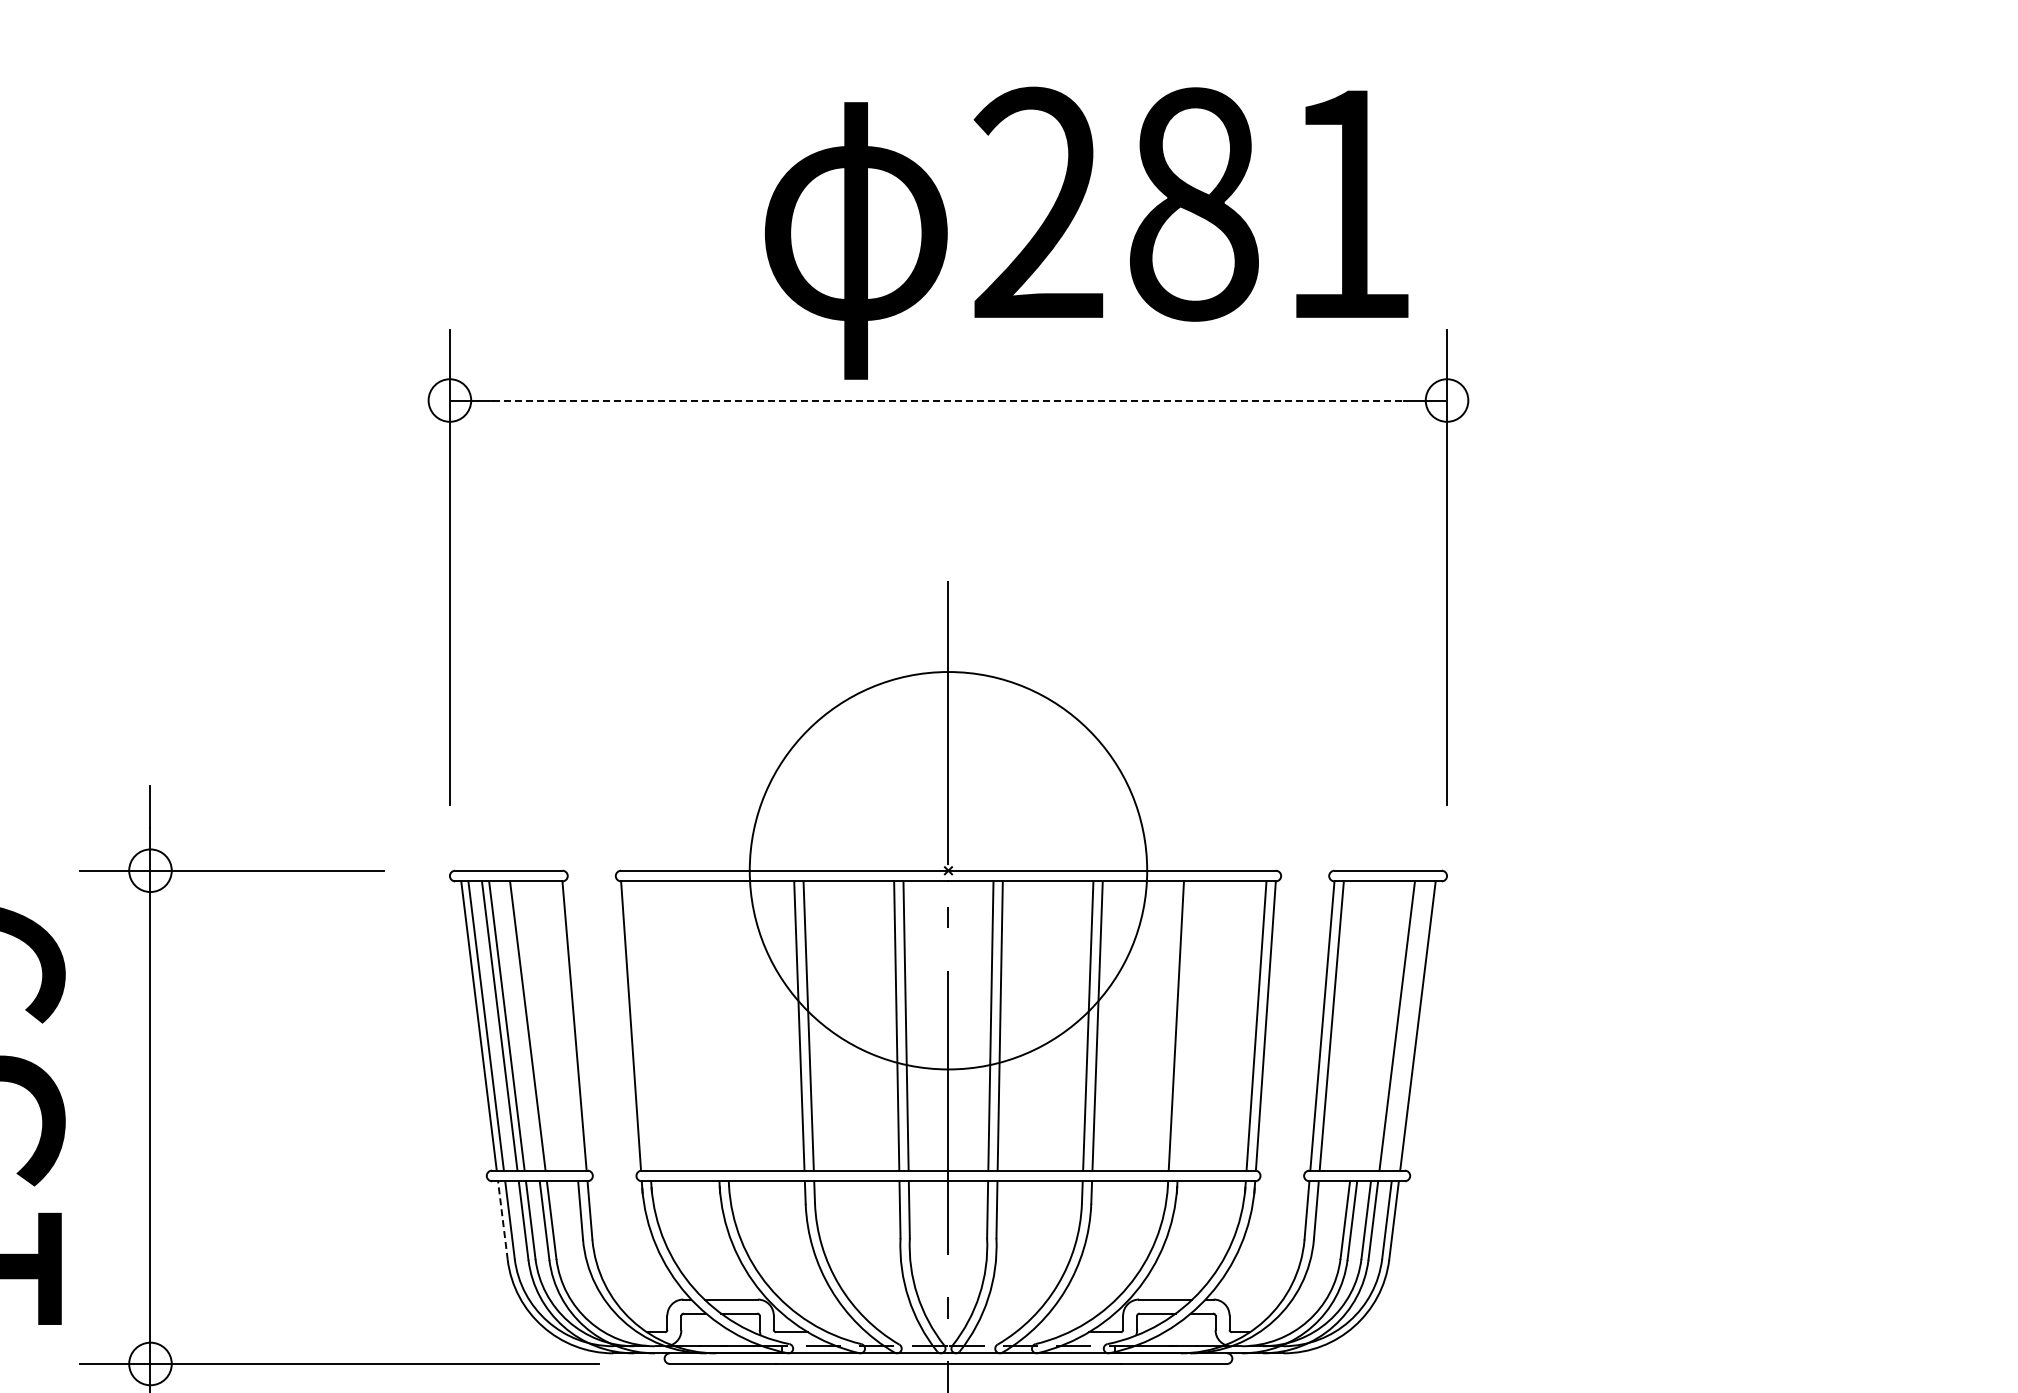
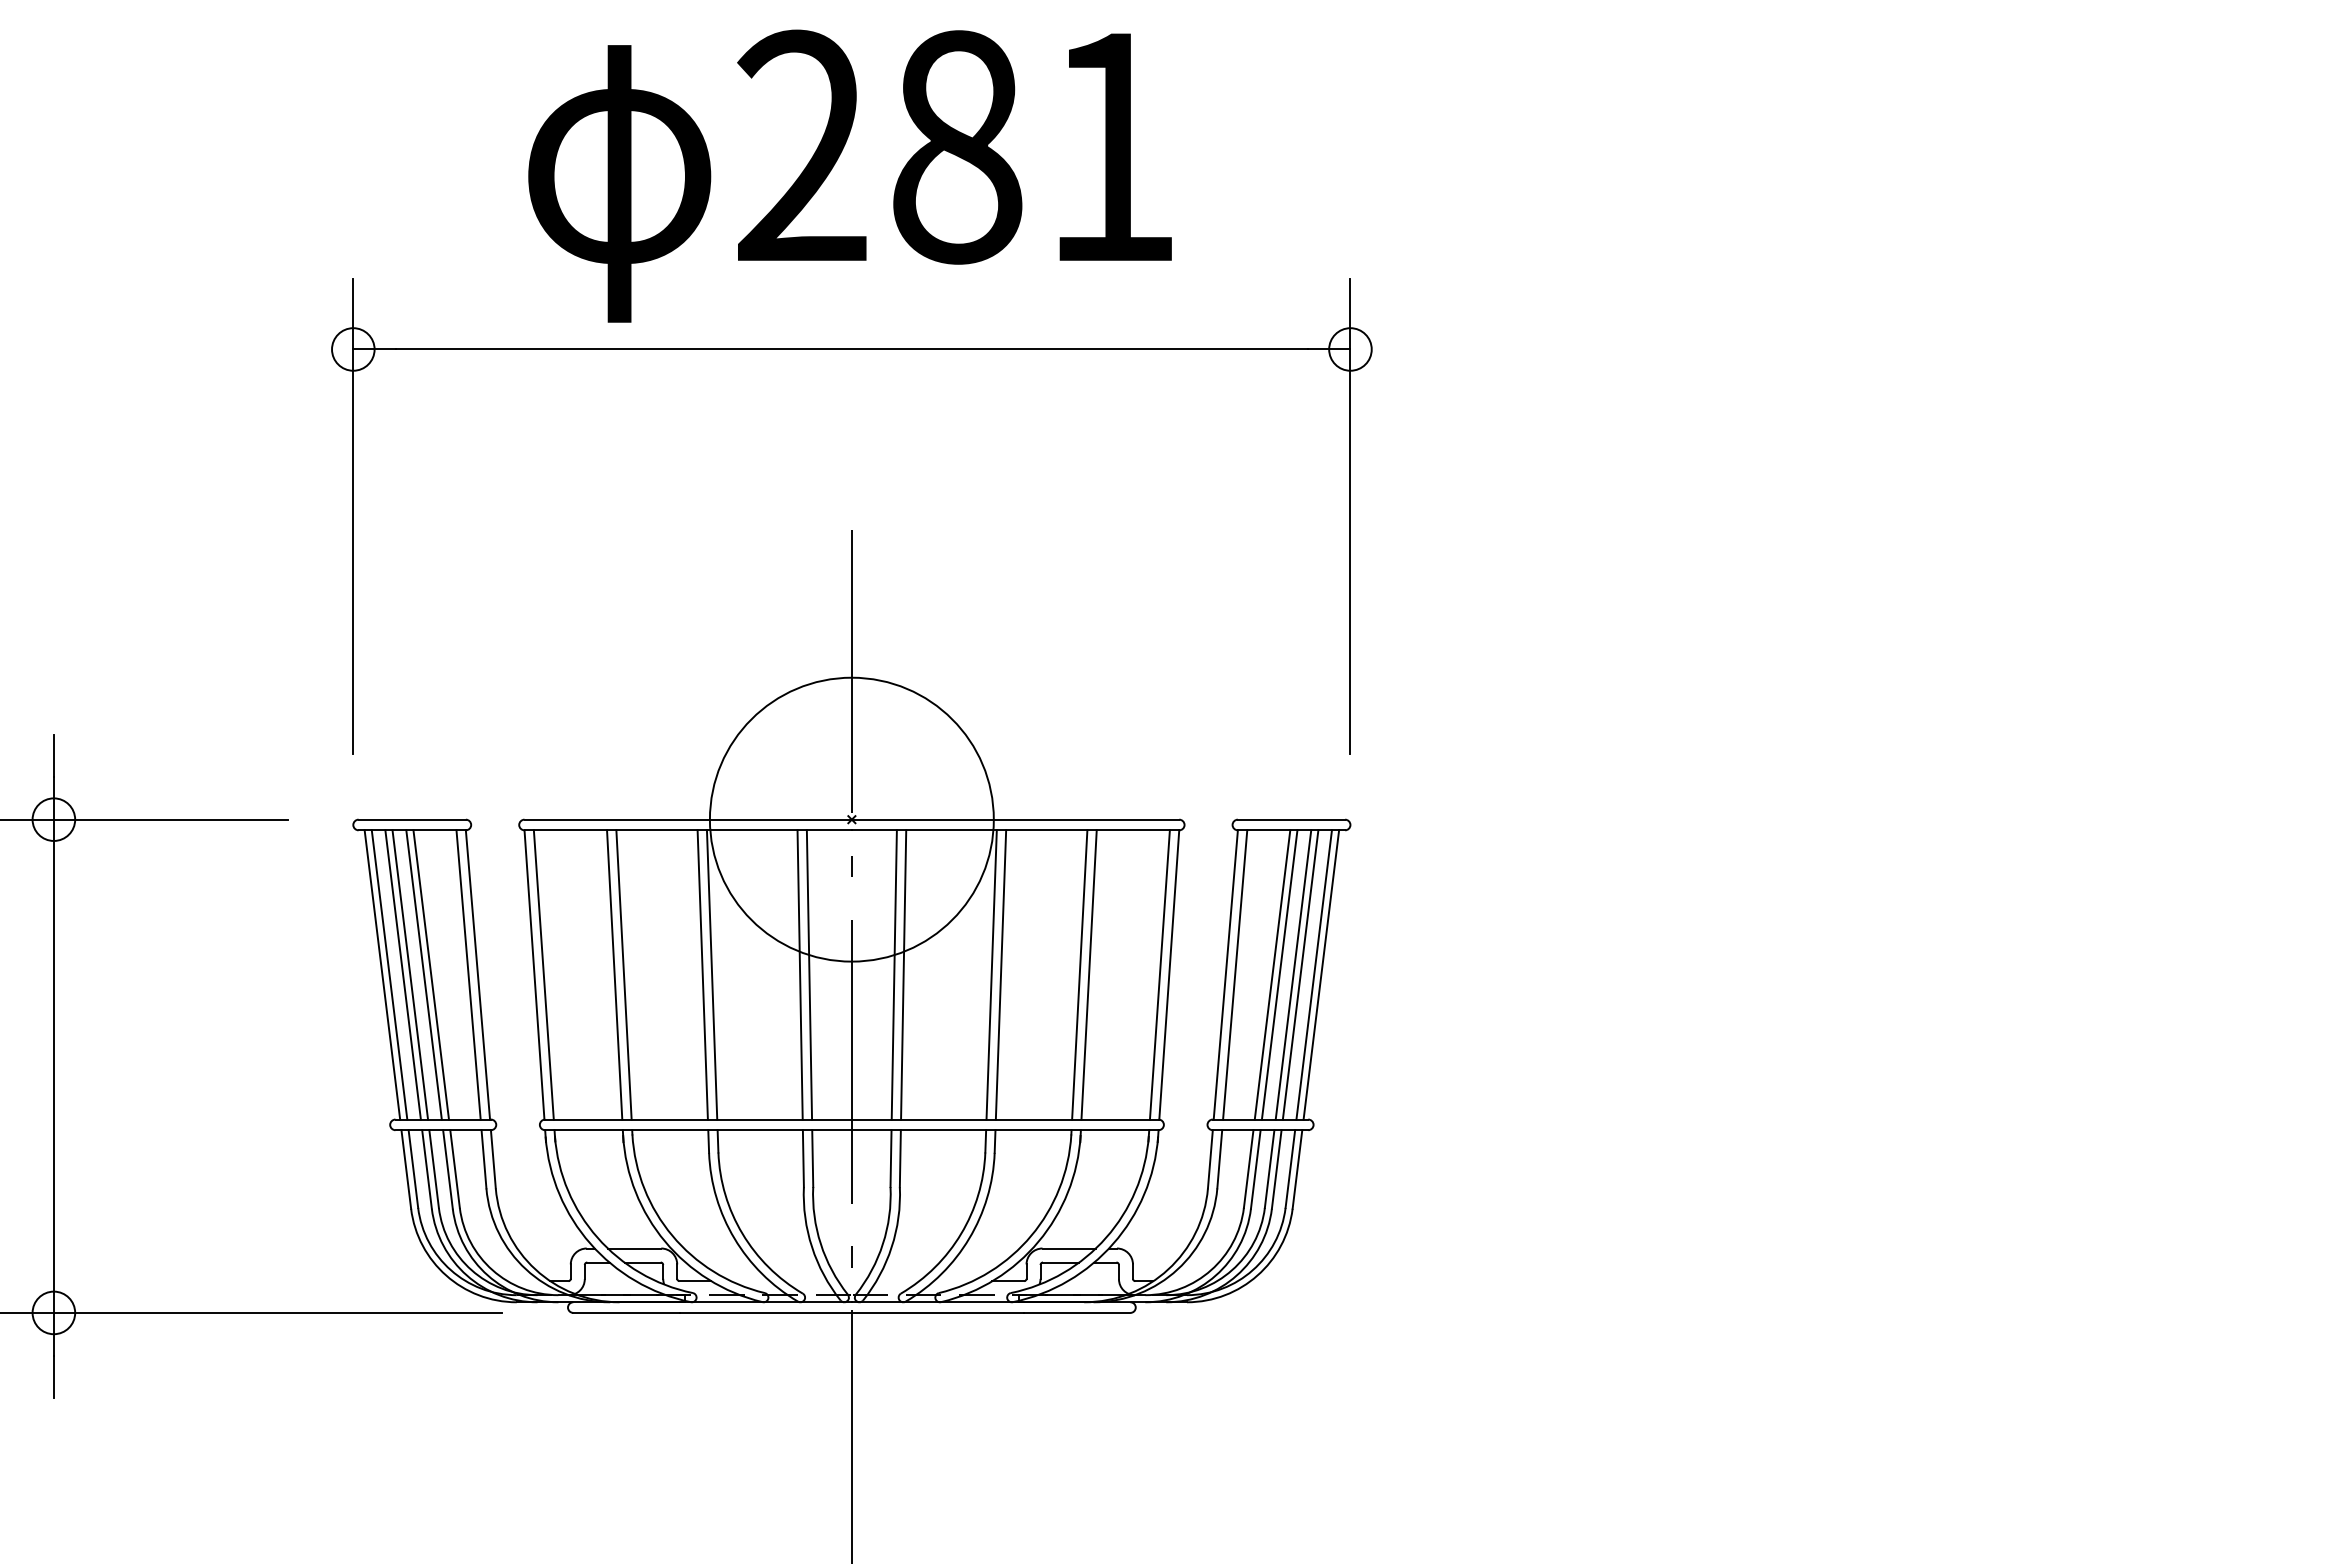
text: (1086, 232) -> (849, 175), moved
line: (948, 400) -> (851, 349), dashed -> solid
circle: (948, 870) -> (851, 819), size x0.71
line: (520, 1025) -> (423, 974), added
line: (565, 1025) -> (468, 974), added
line: (640, 1025) -> (543, 974), added
line: (711, 1025) -> (614, 974), added
line: (720, 1025) -> (623, 974), added
line: (1185, 1025) -> (1088, 974), added
line: (1369, 1025) -> (1272, 974), added
line: (1376, 1025) -> (1279, 974), added
line: (1390, 1025) -> (1293, 974), added
line: (1410, 1025) -> (1313, 974), added
line: (503, 1220) -> (406, 1169), dashed -> solid

